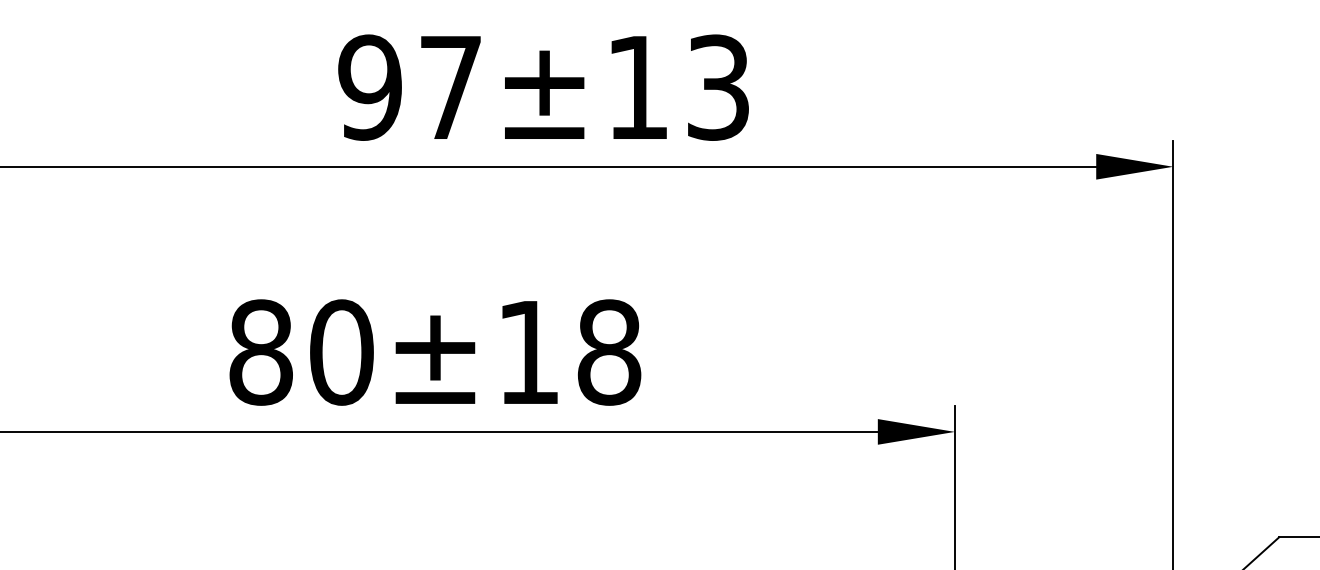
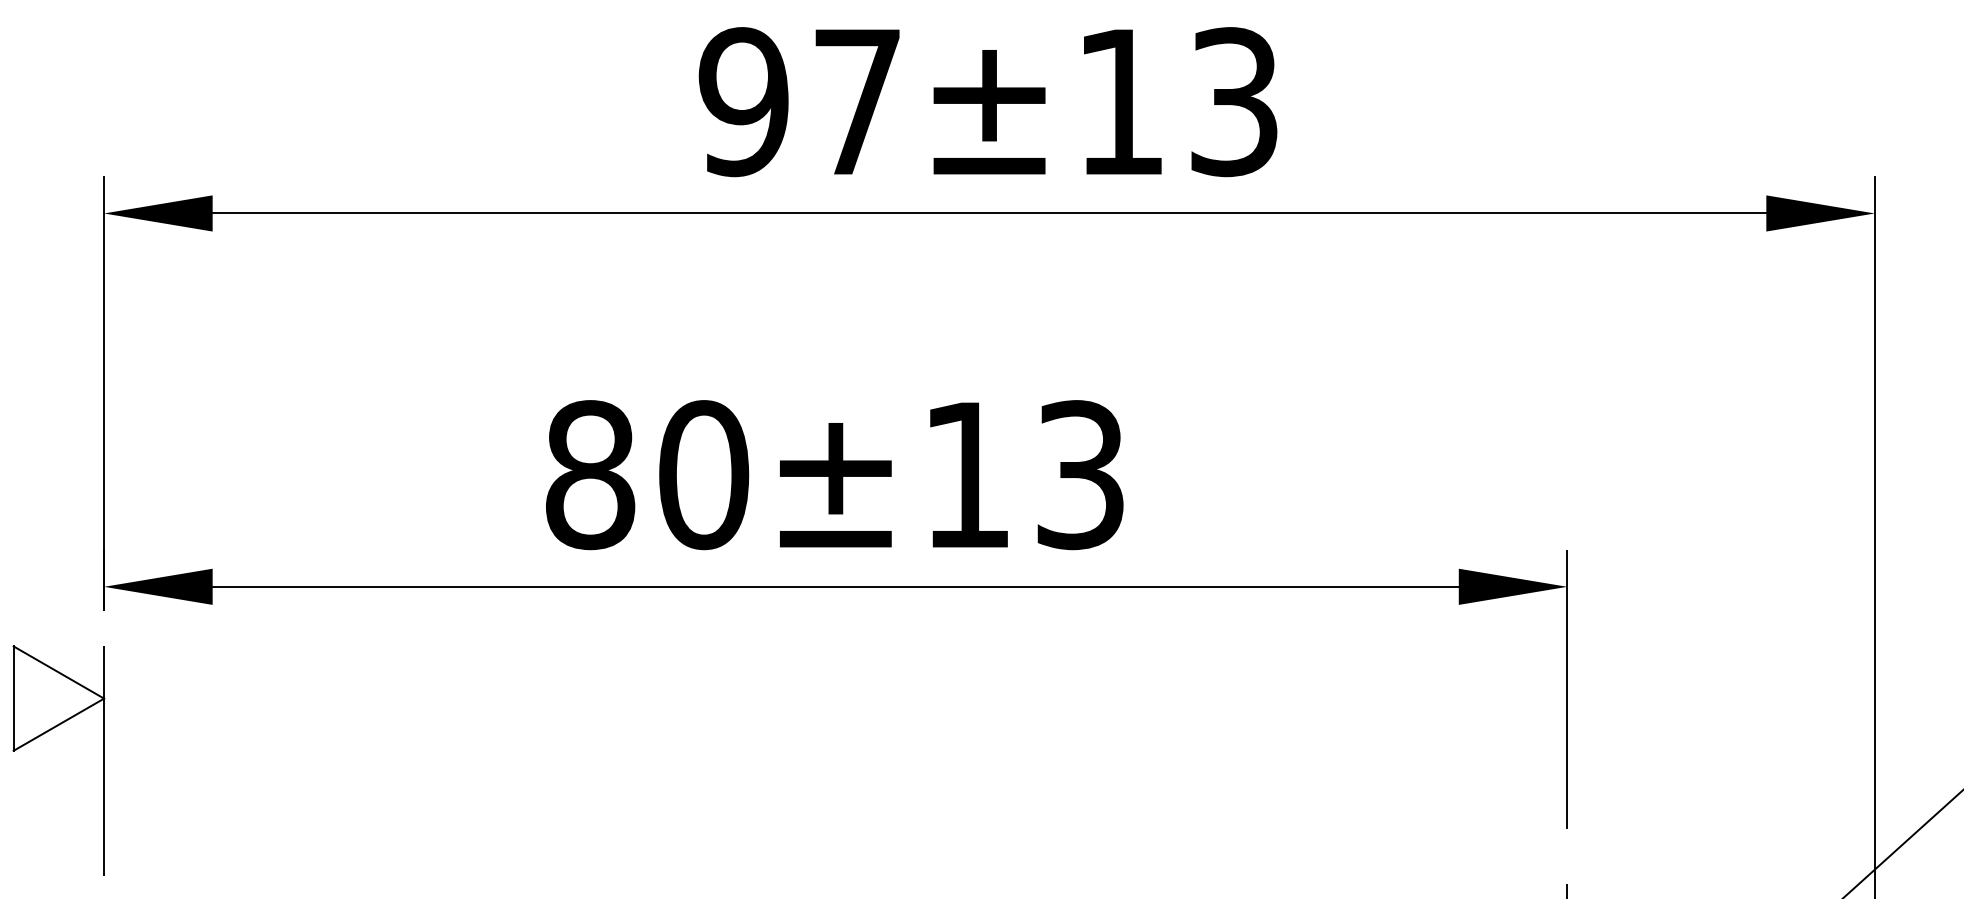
text: (609, 352) -> (1080, 475), 80±18 -> 80±13

